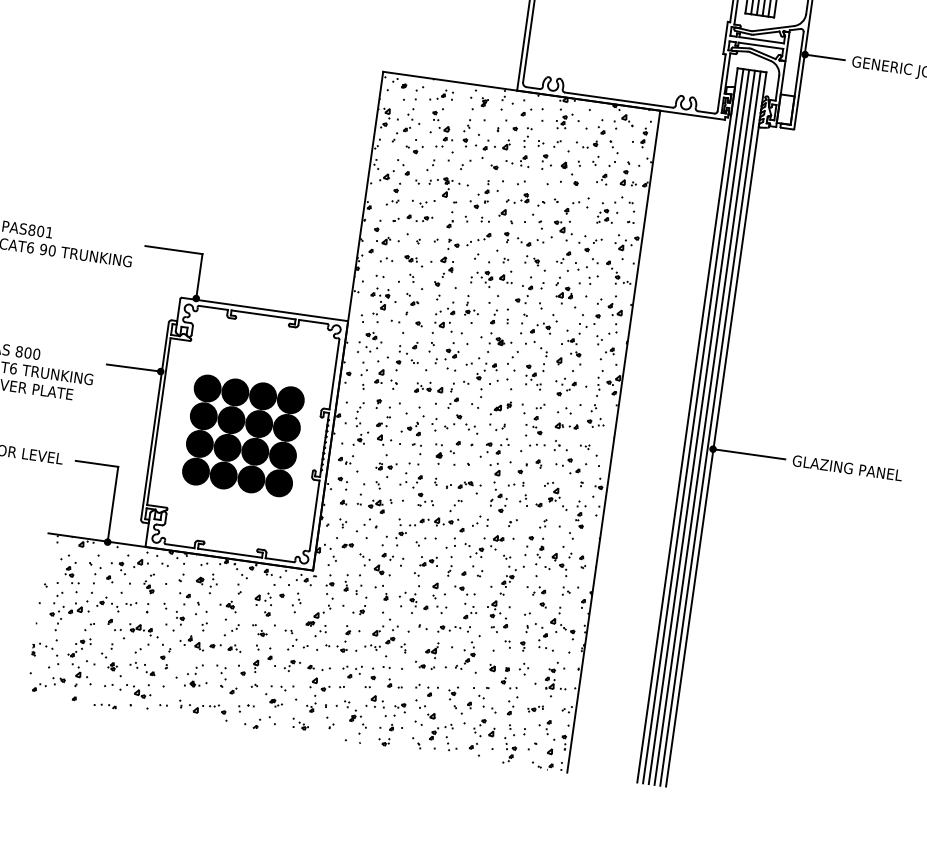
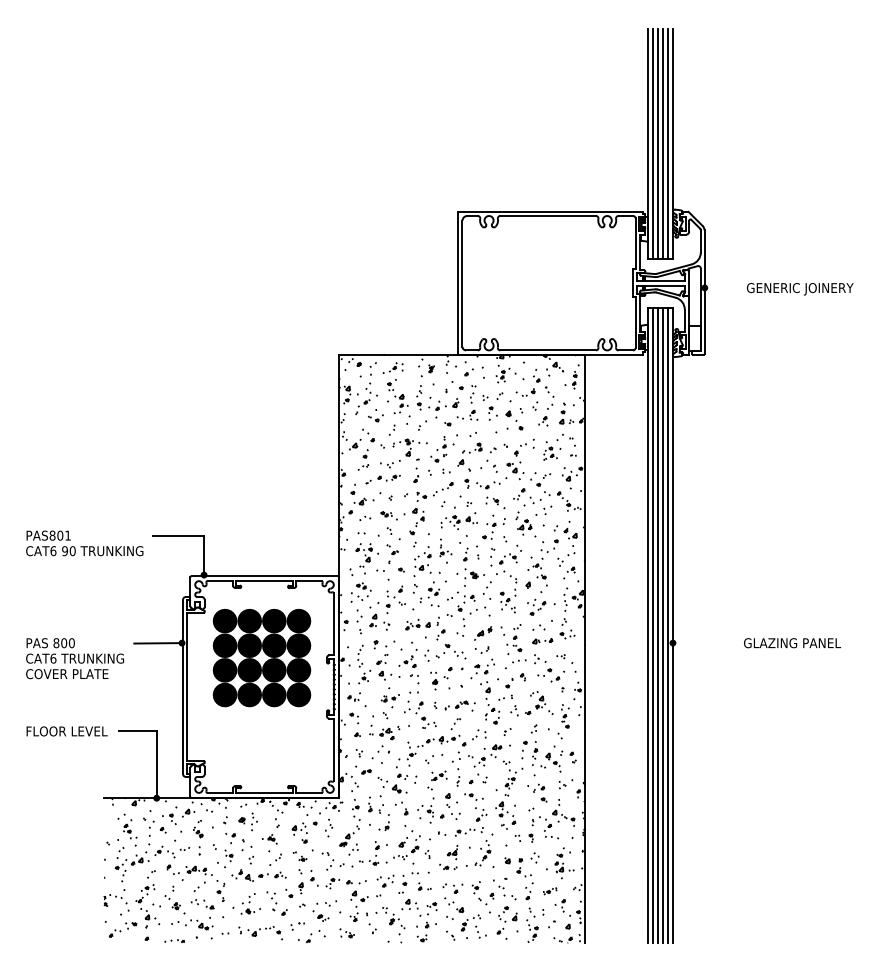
line: (825, 56) -> (722, 287), removed
part: (242, 435) -> (261, 657), moved
line: (748, 454) -> (704, 643), removed

